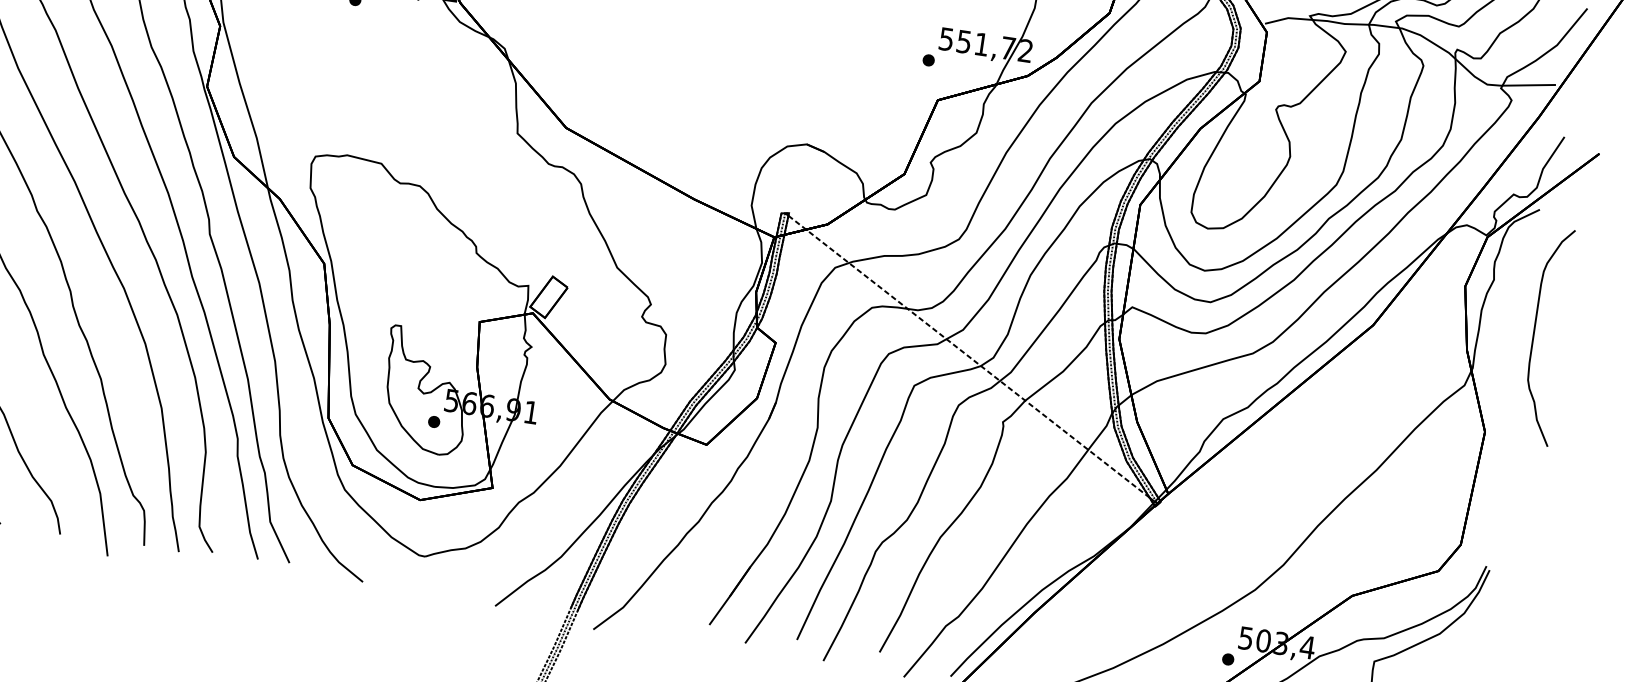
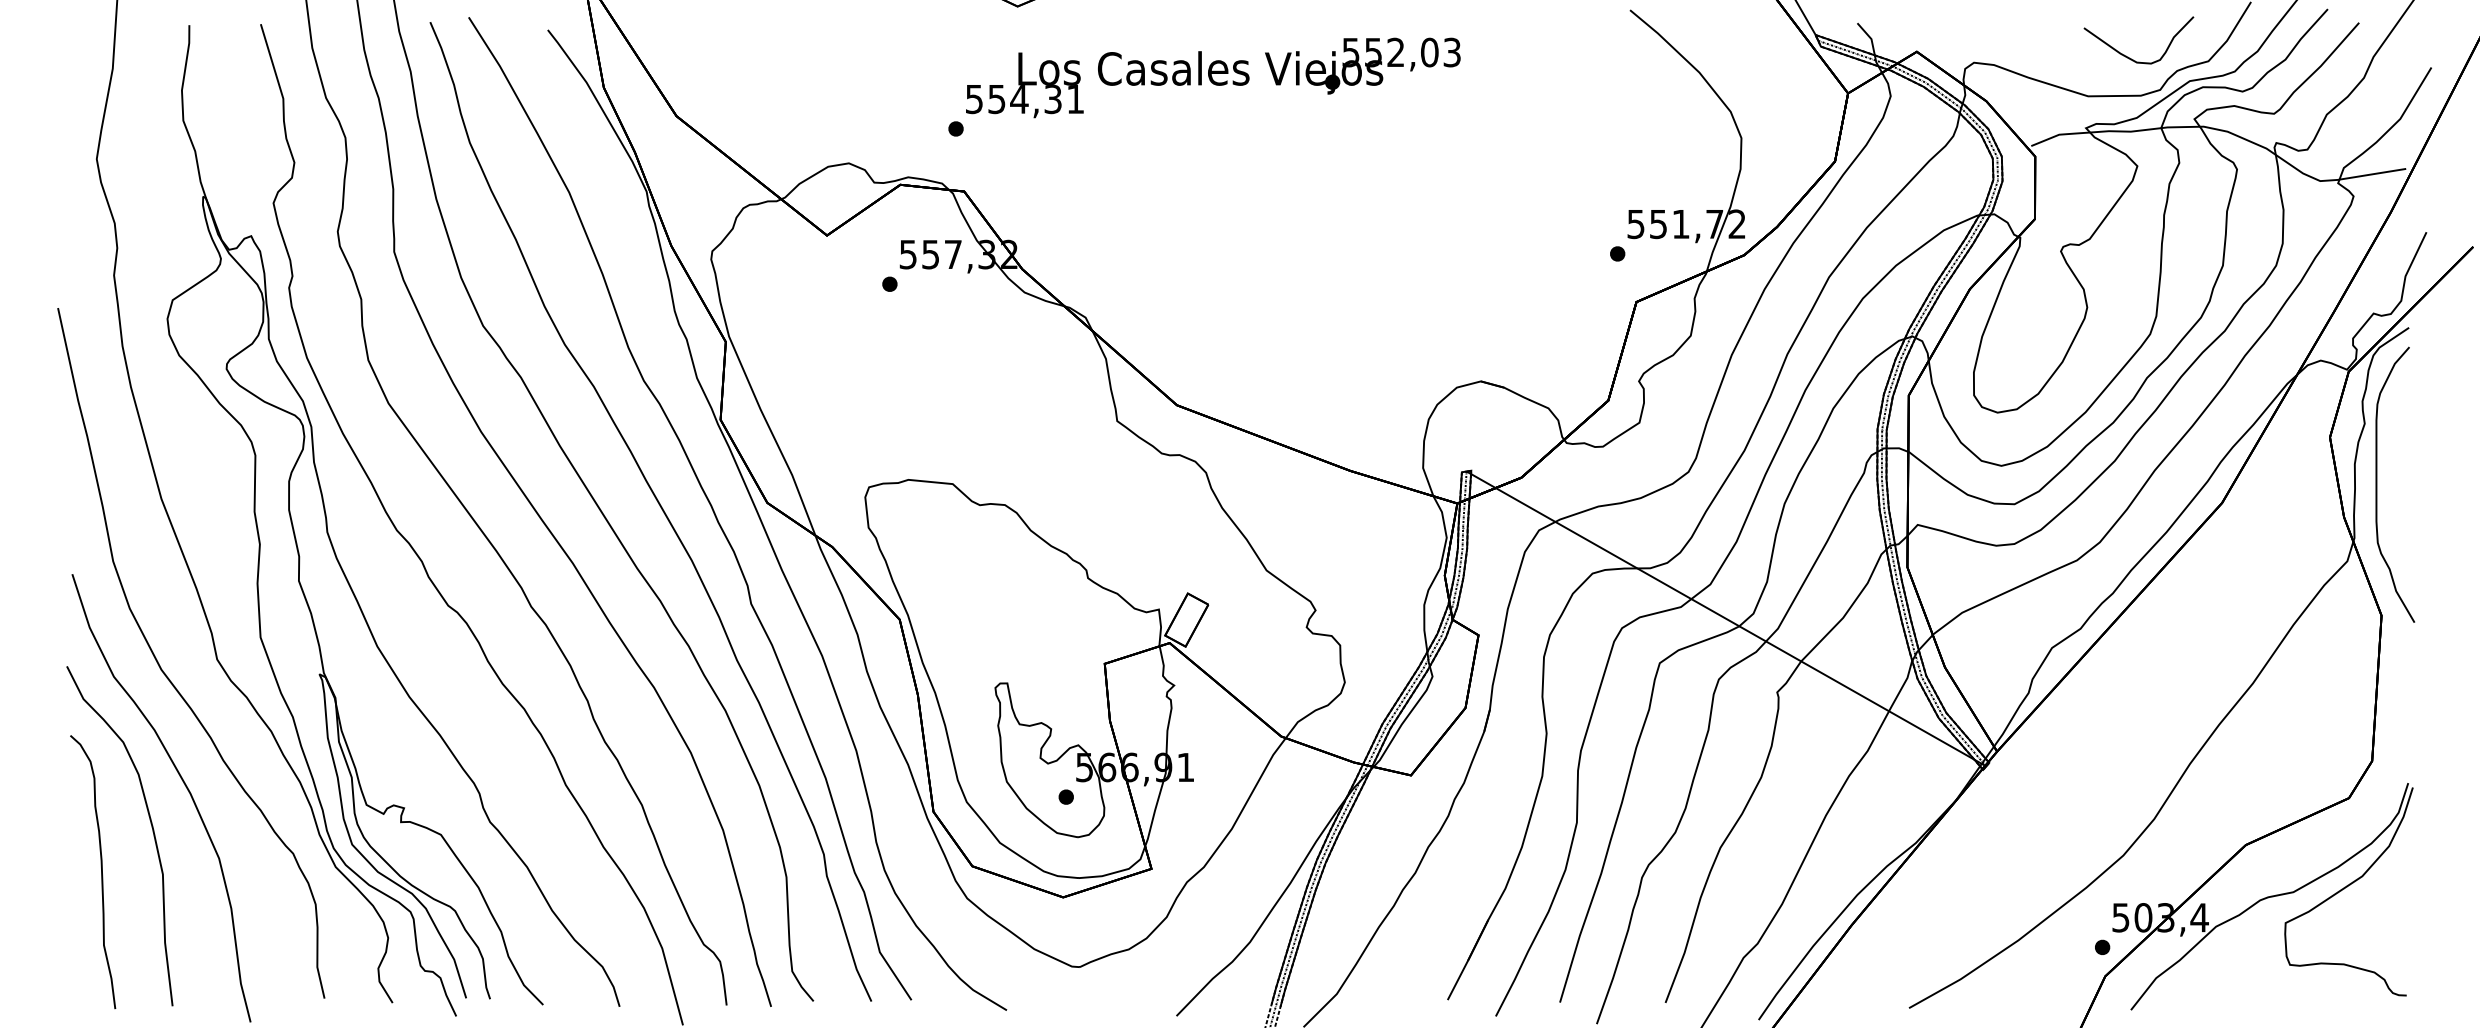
curve: (1534, 334) -> (2377, 484), moved
line: (969, 357) -> (1723, 617), dashed -> solid

